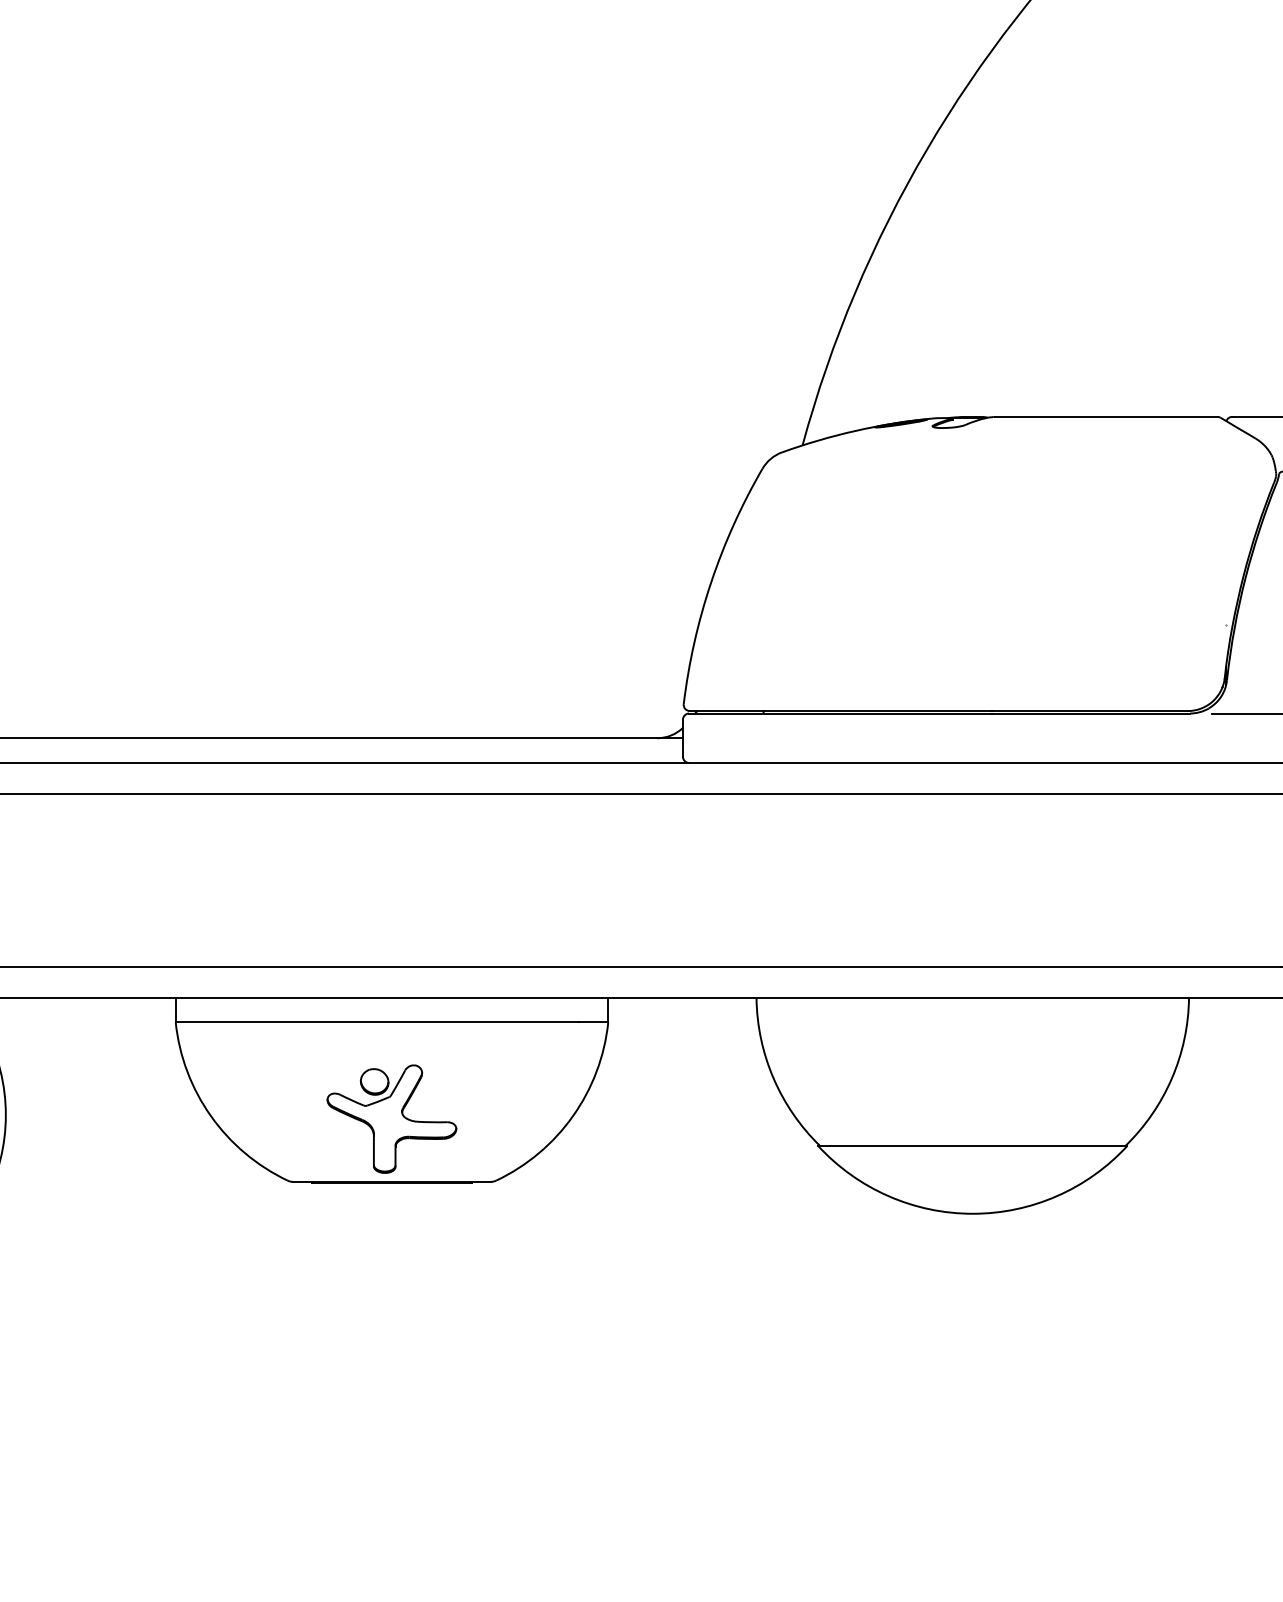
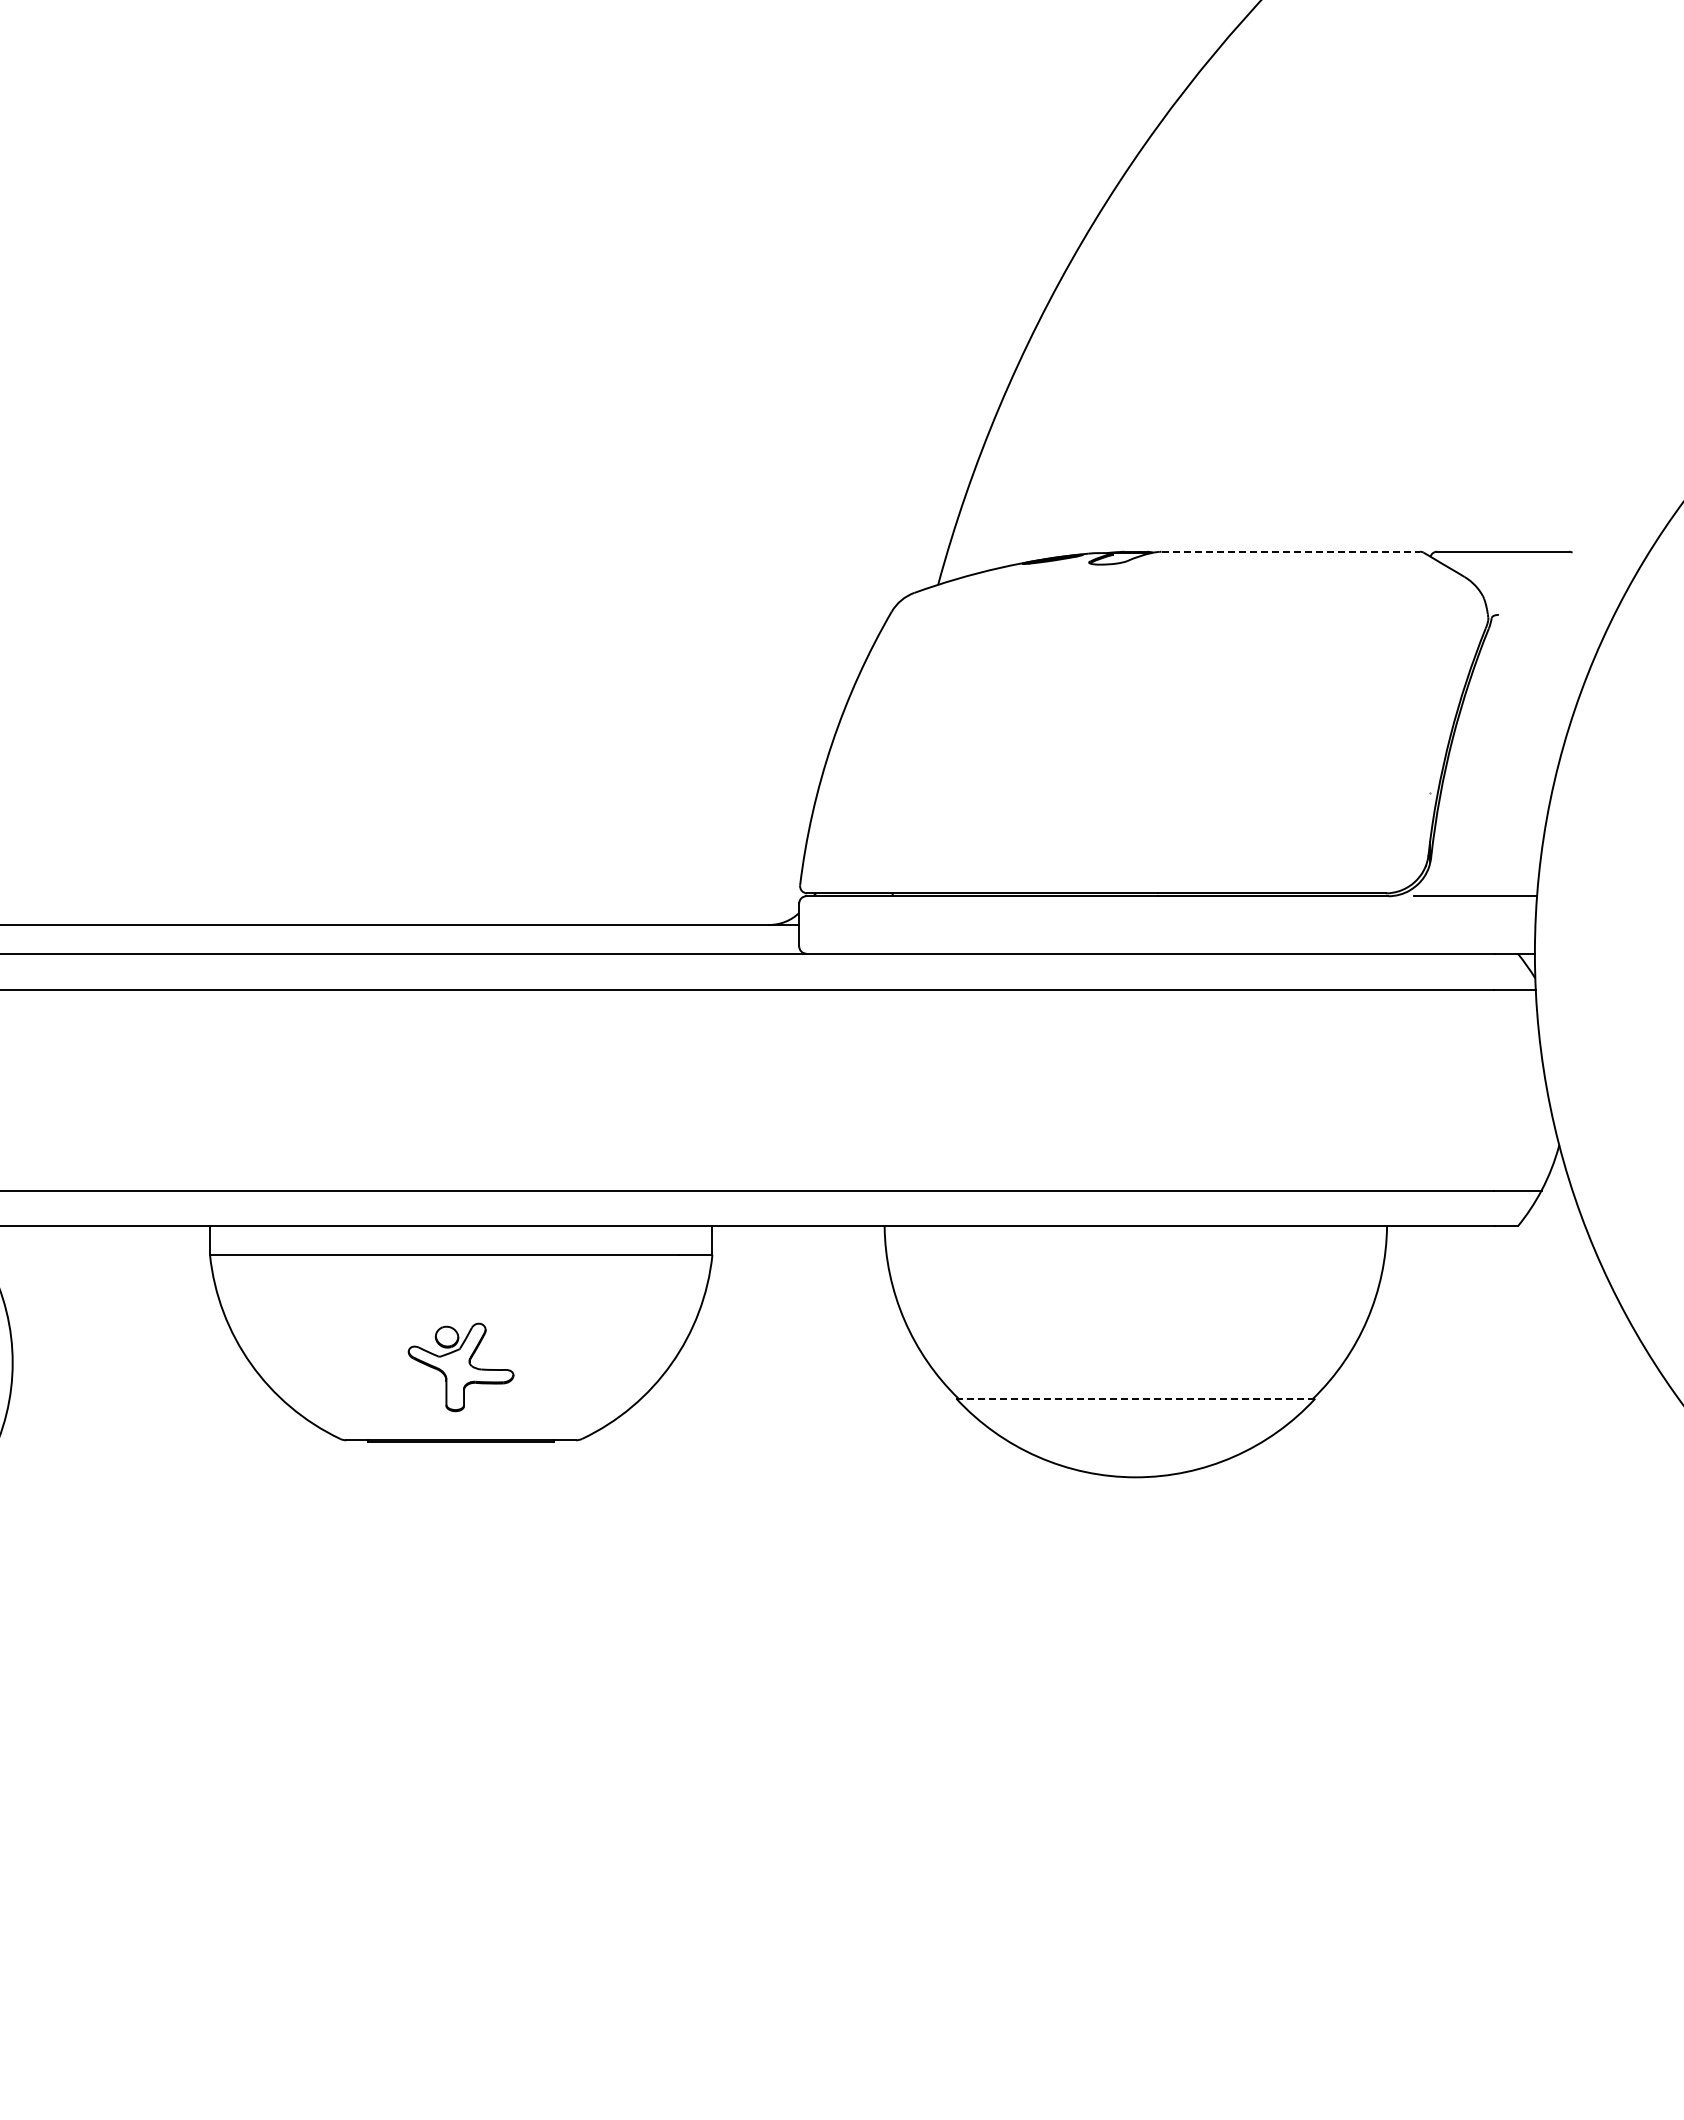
line: (1106, 416) -> (1291, 551), solid -> dashed
part: (391, 1119) -> (460, 1367), size x0.7
line: (972, 1145) -> (1135, 1398), solid -> dashed

